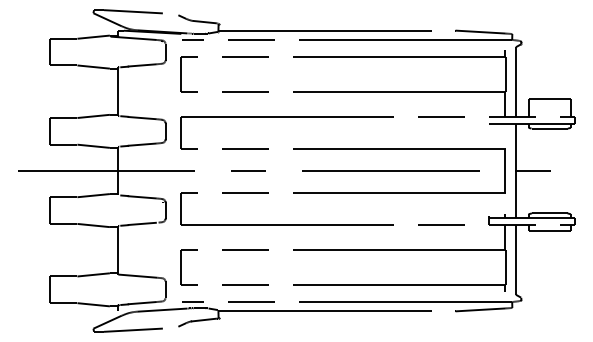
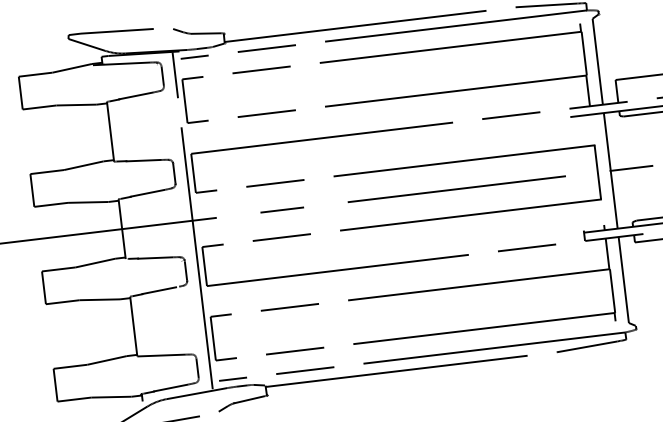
line: (175, 170) -> (192, 220), added

